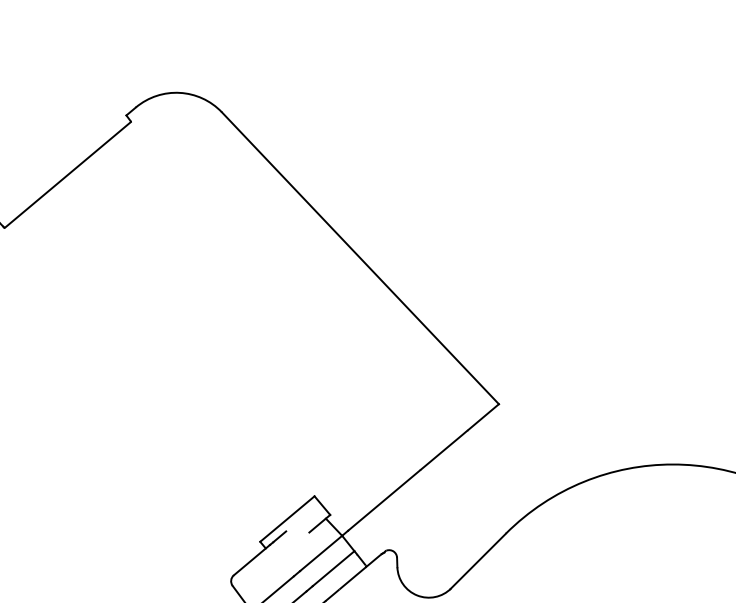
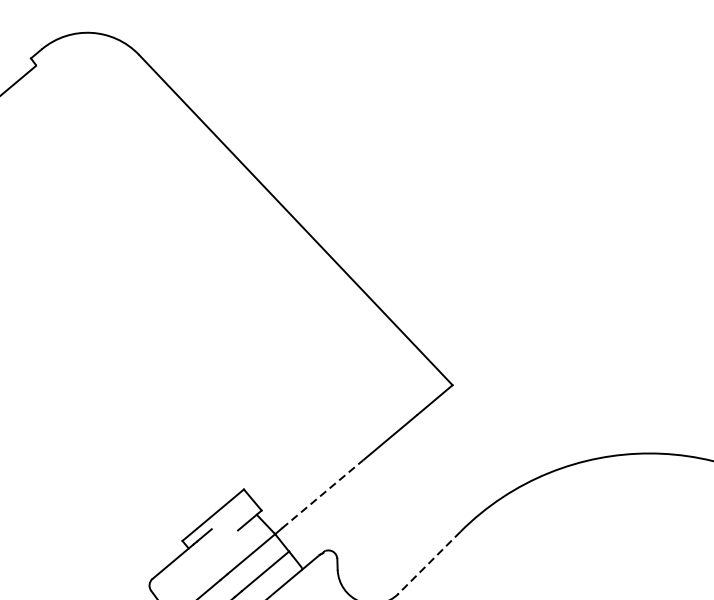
line: (384, 500) -> (323, 494), solid -> dashed
line: (477, 561) -> (428, 563), solid -> dashed

